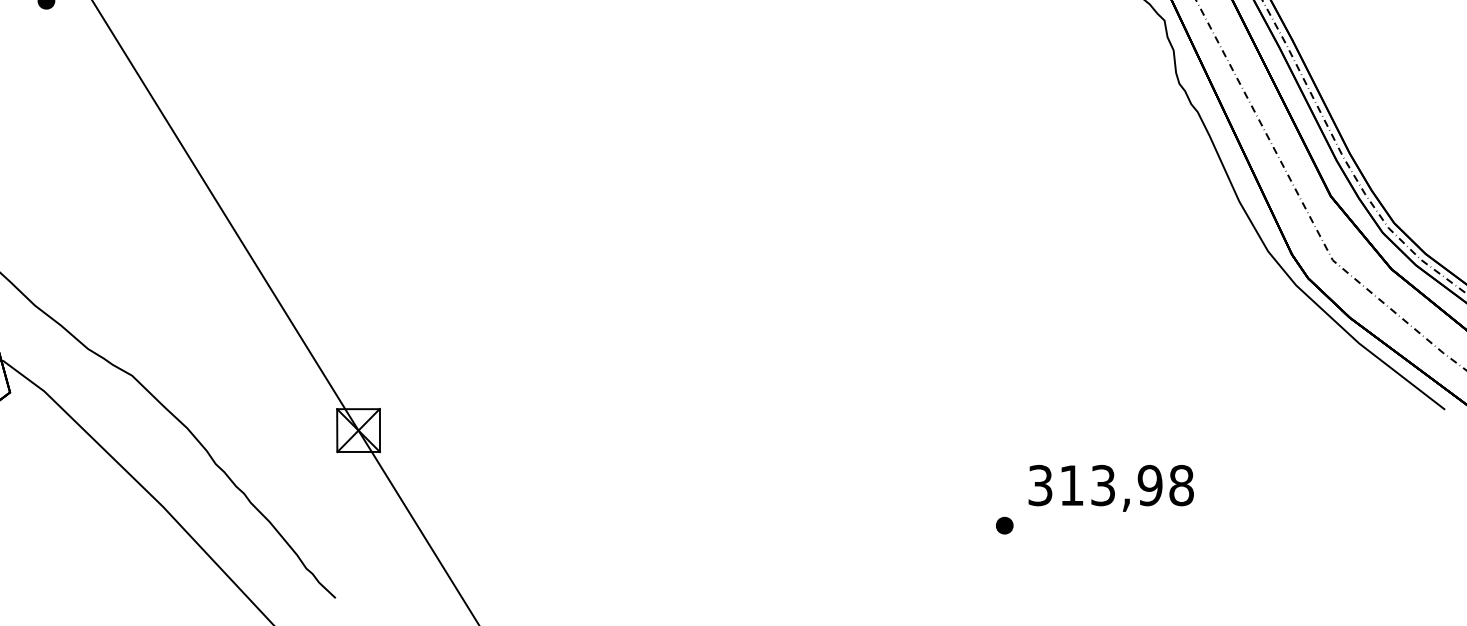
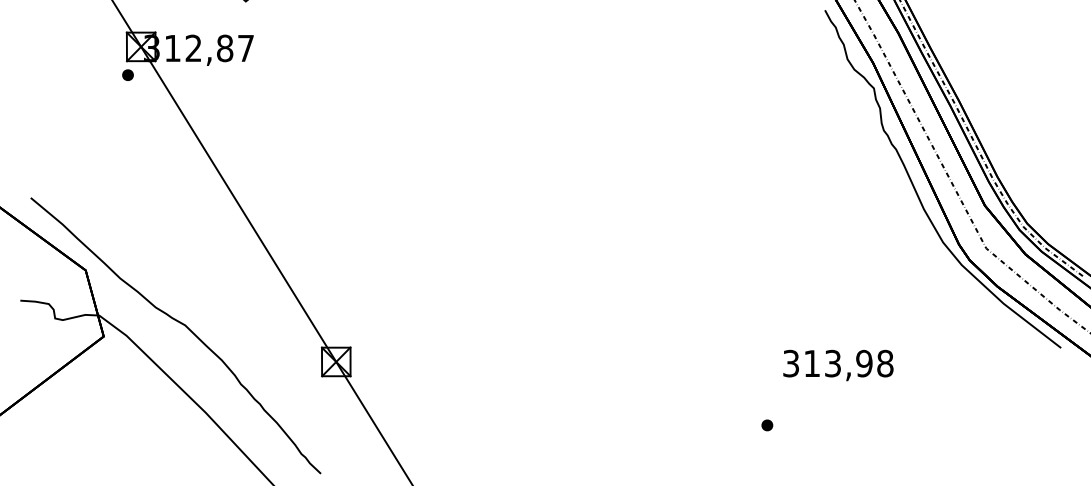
text: (1111, 488) -> (838, 365), moved

